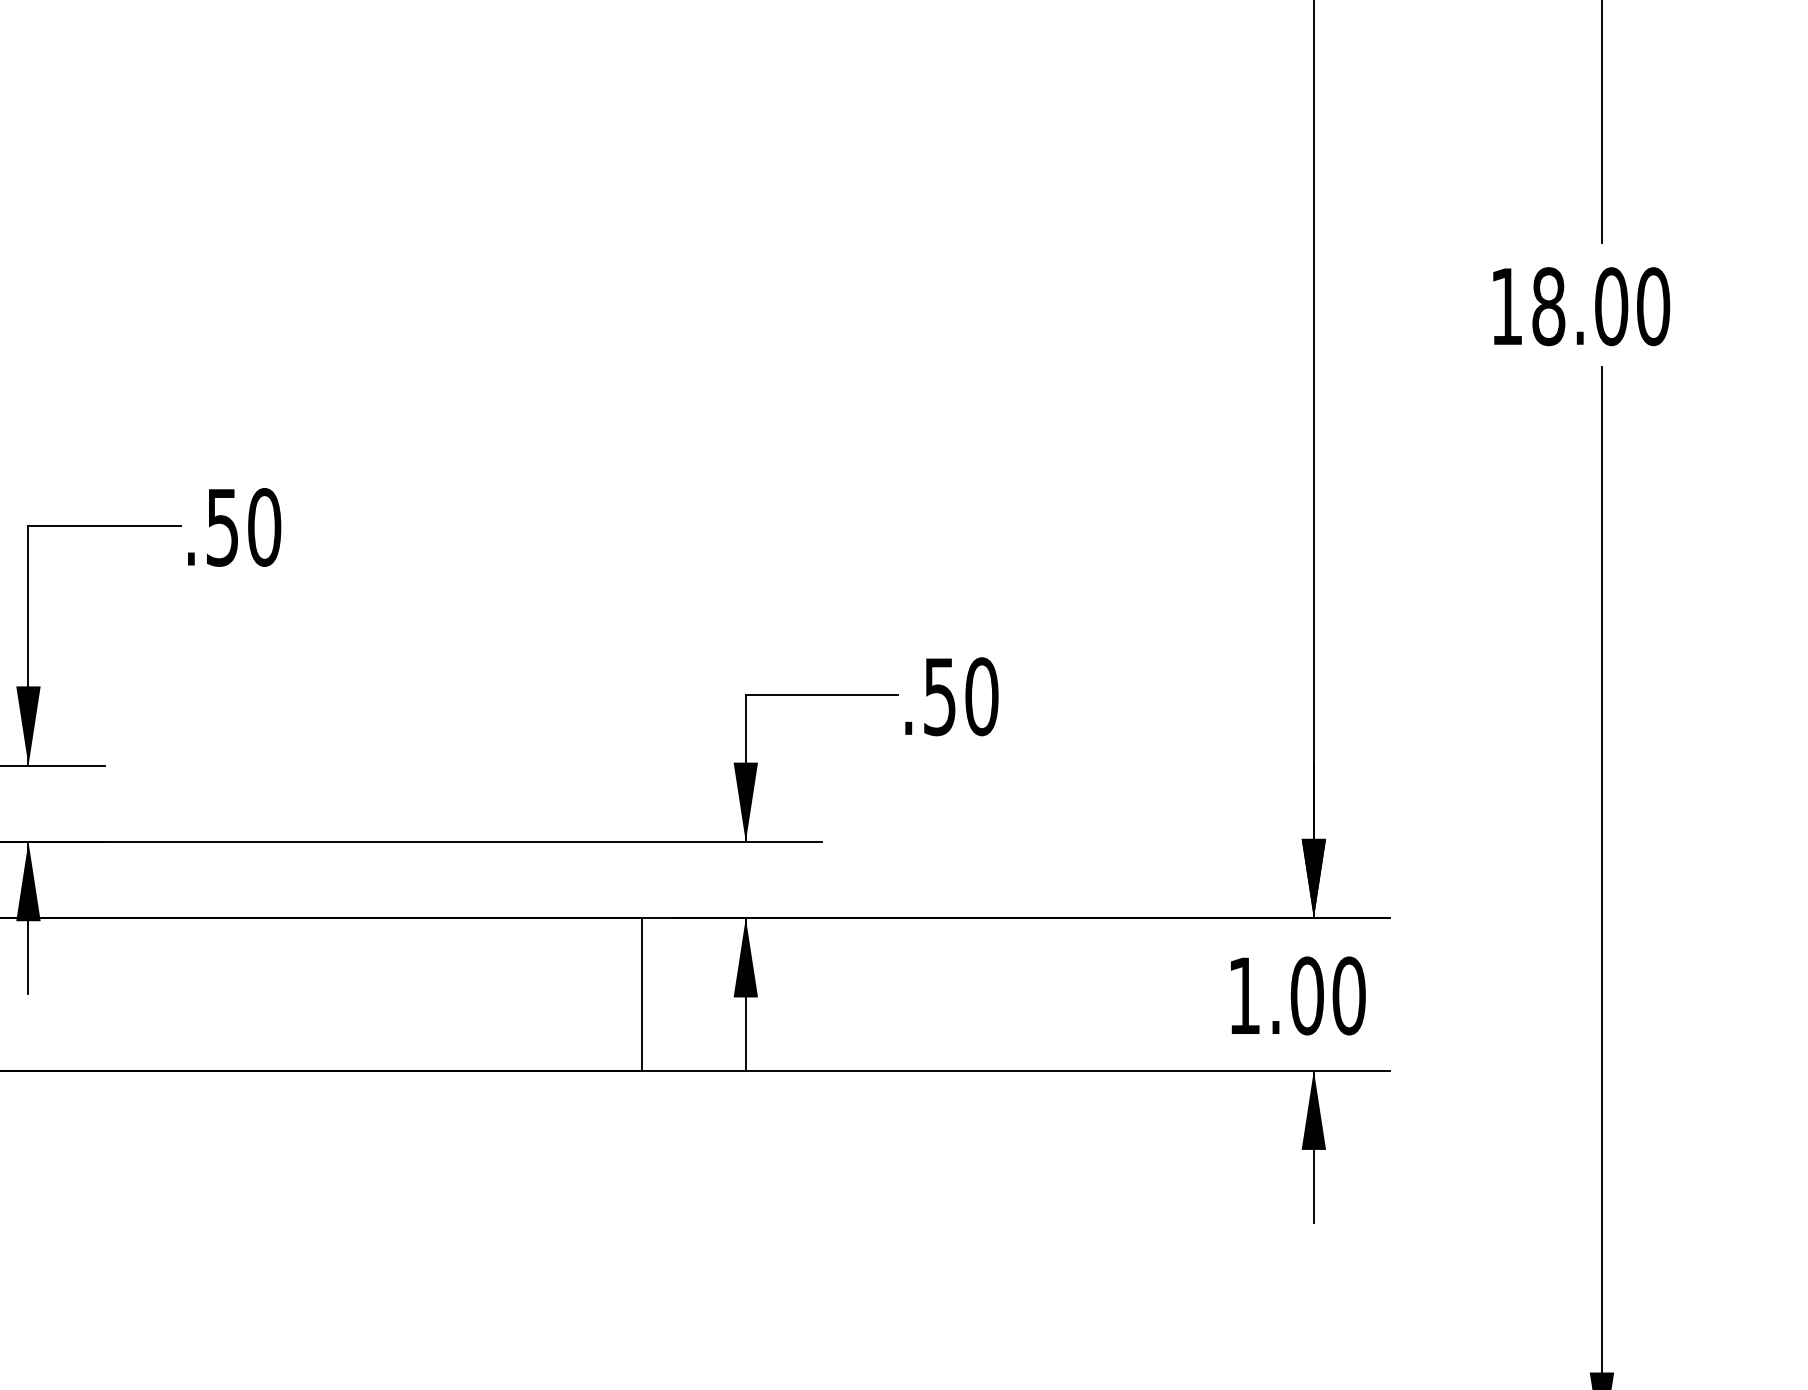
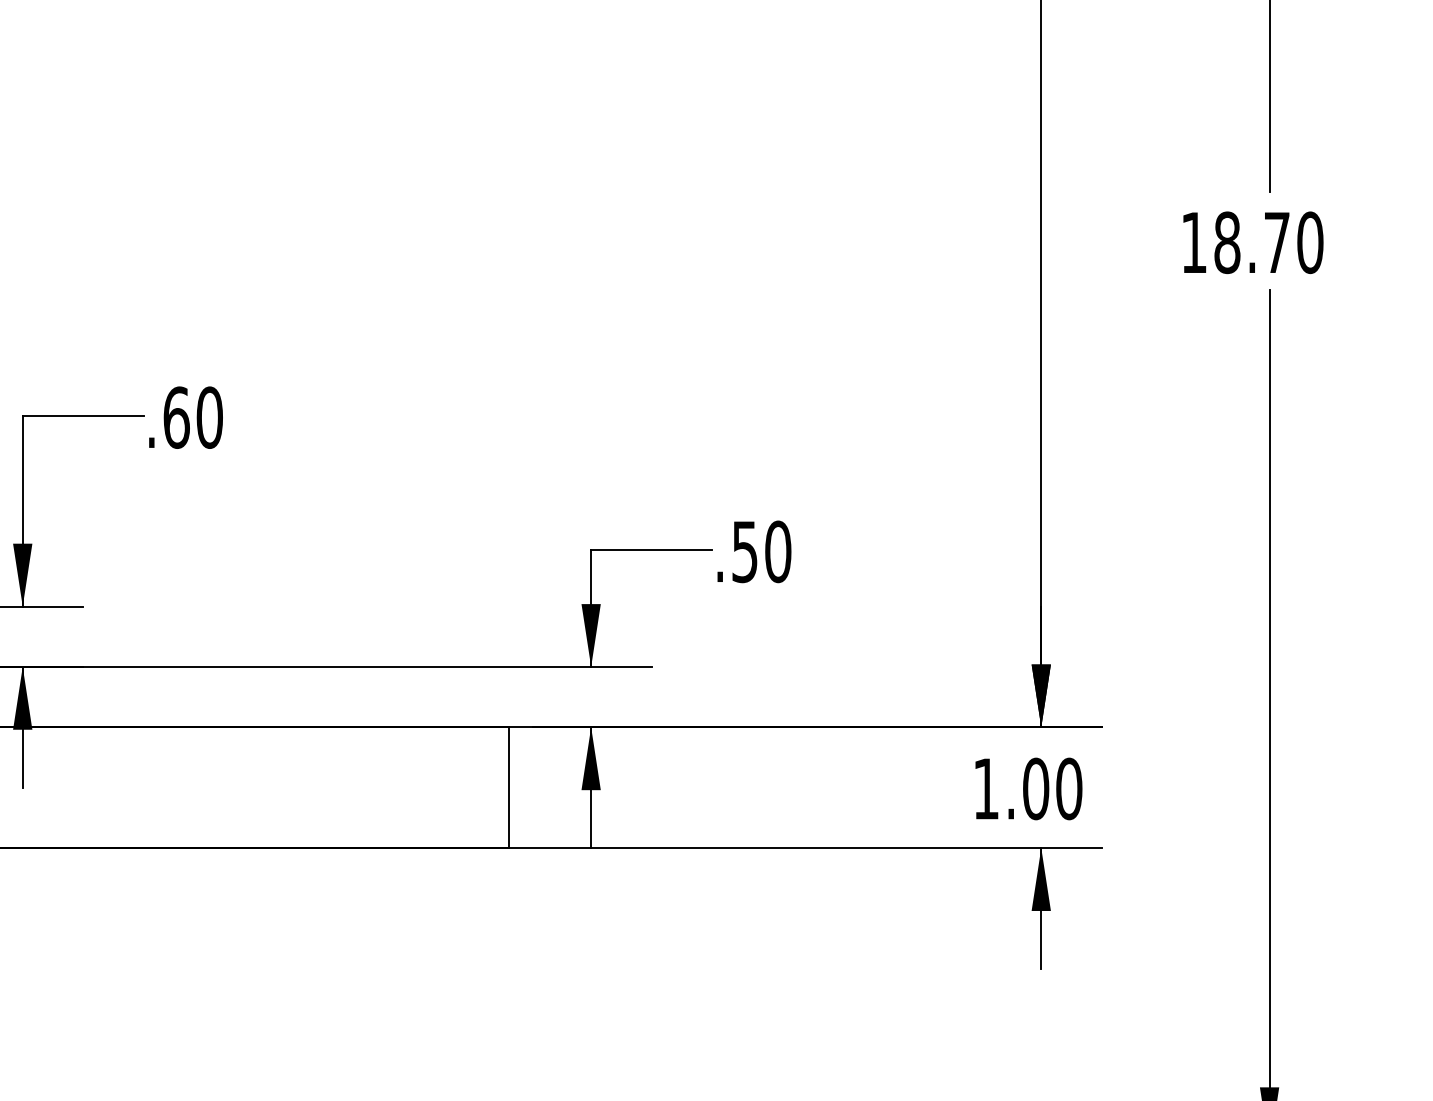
text: (1611, 306) -> (1277, 242), 18.00 -> 18.70
text: (222, 527) -> (176, 417), .50 -> .60

